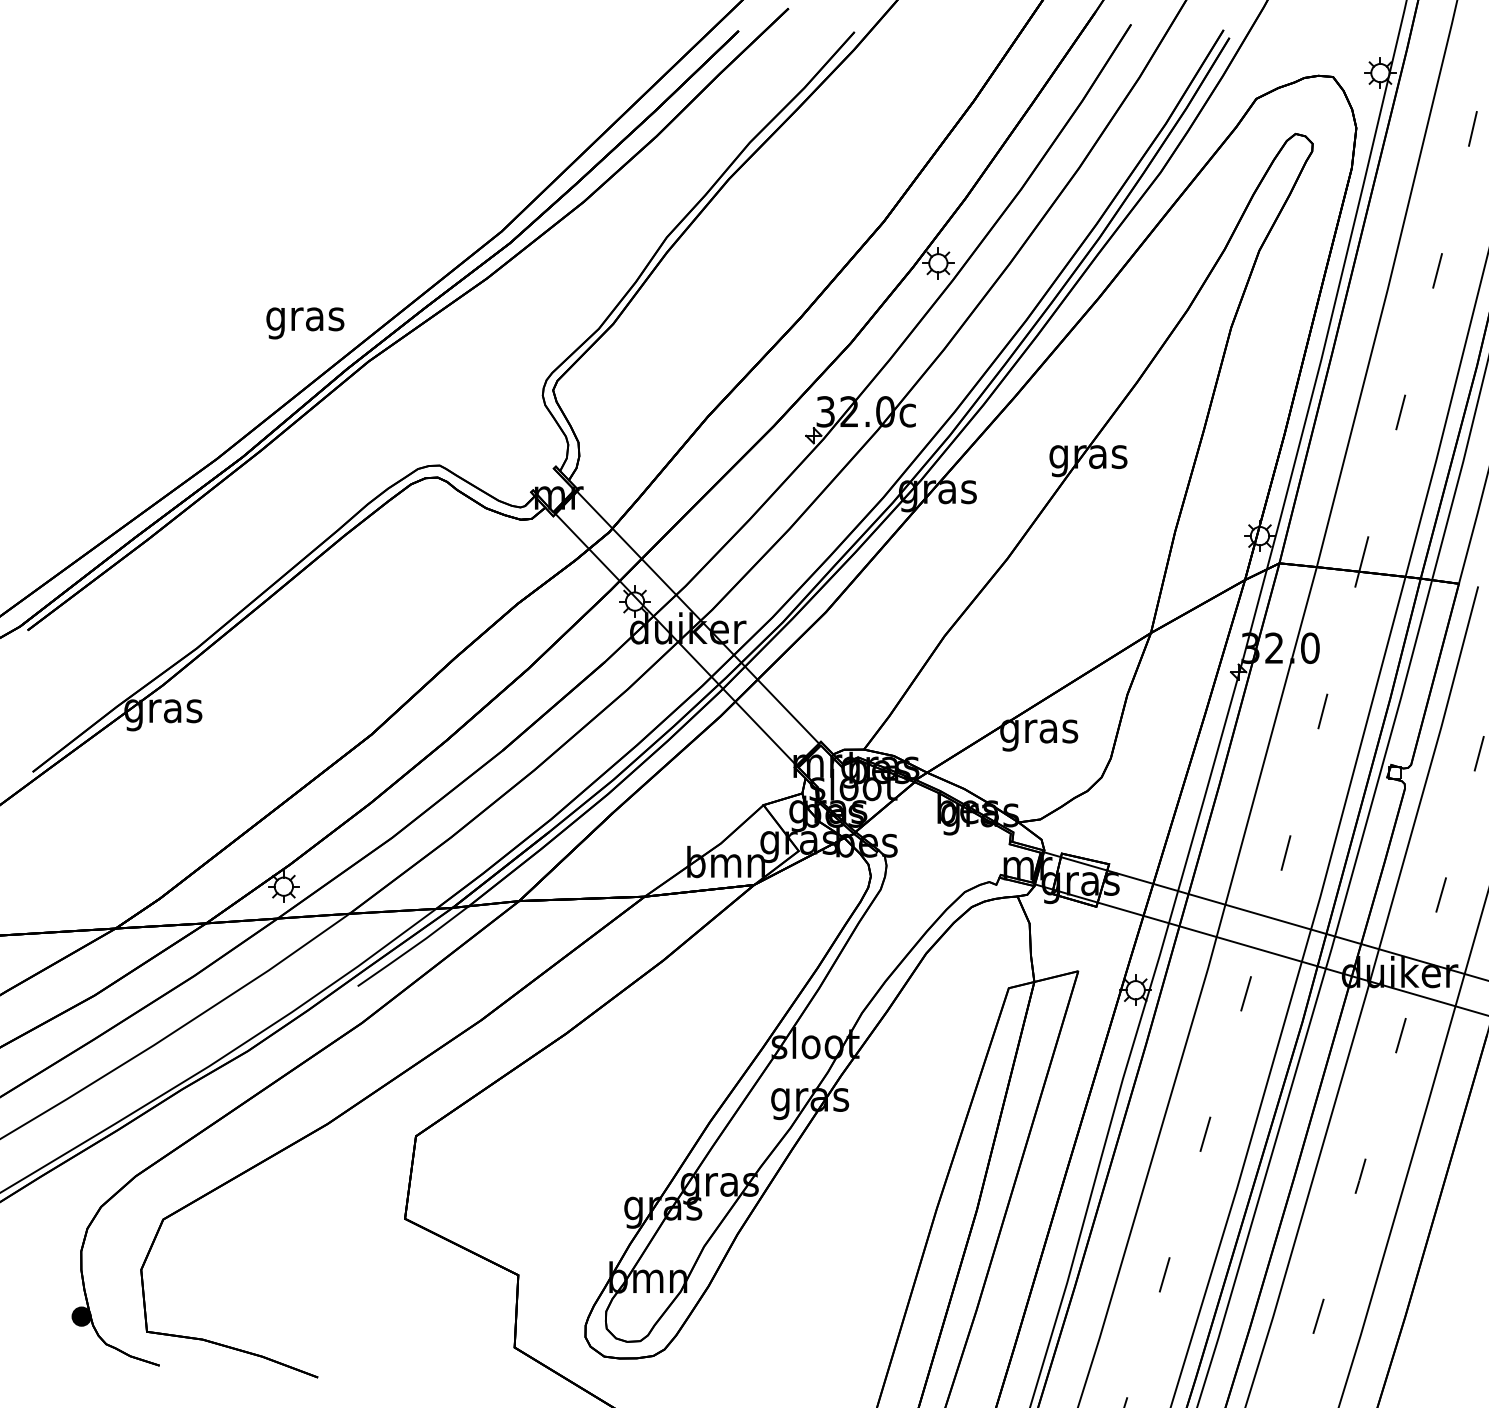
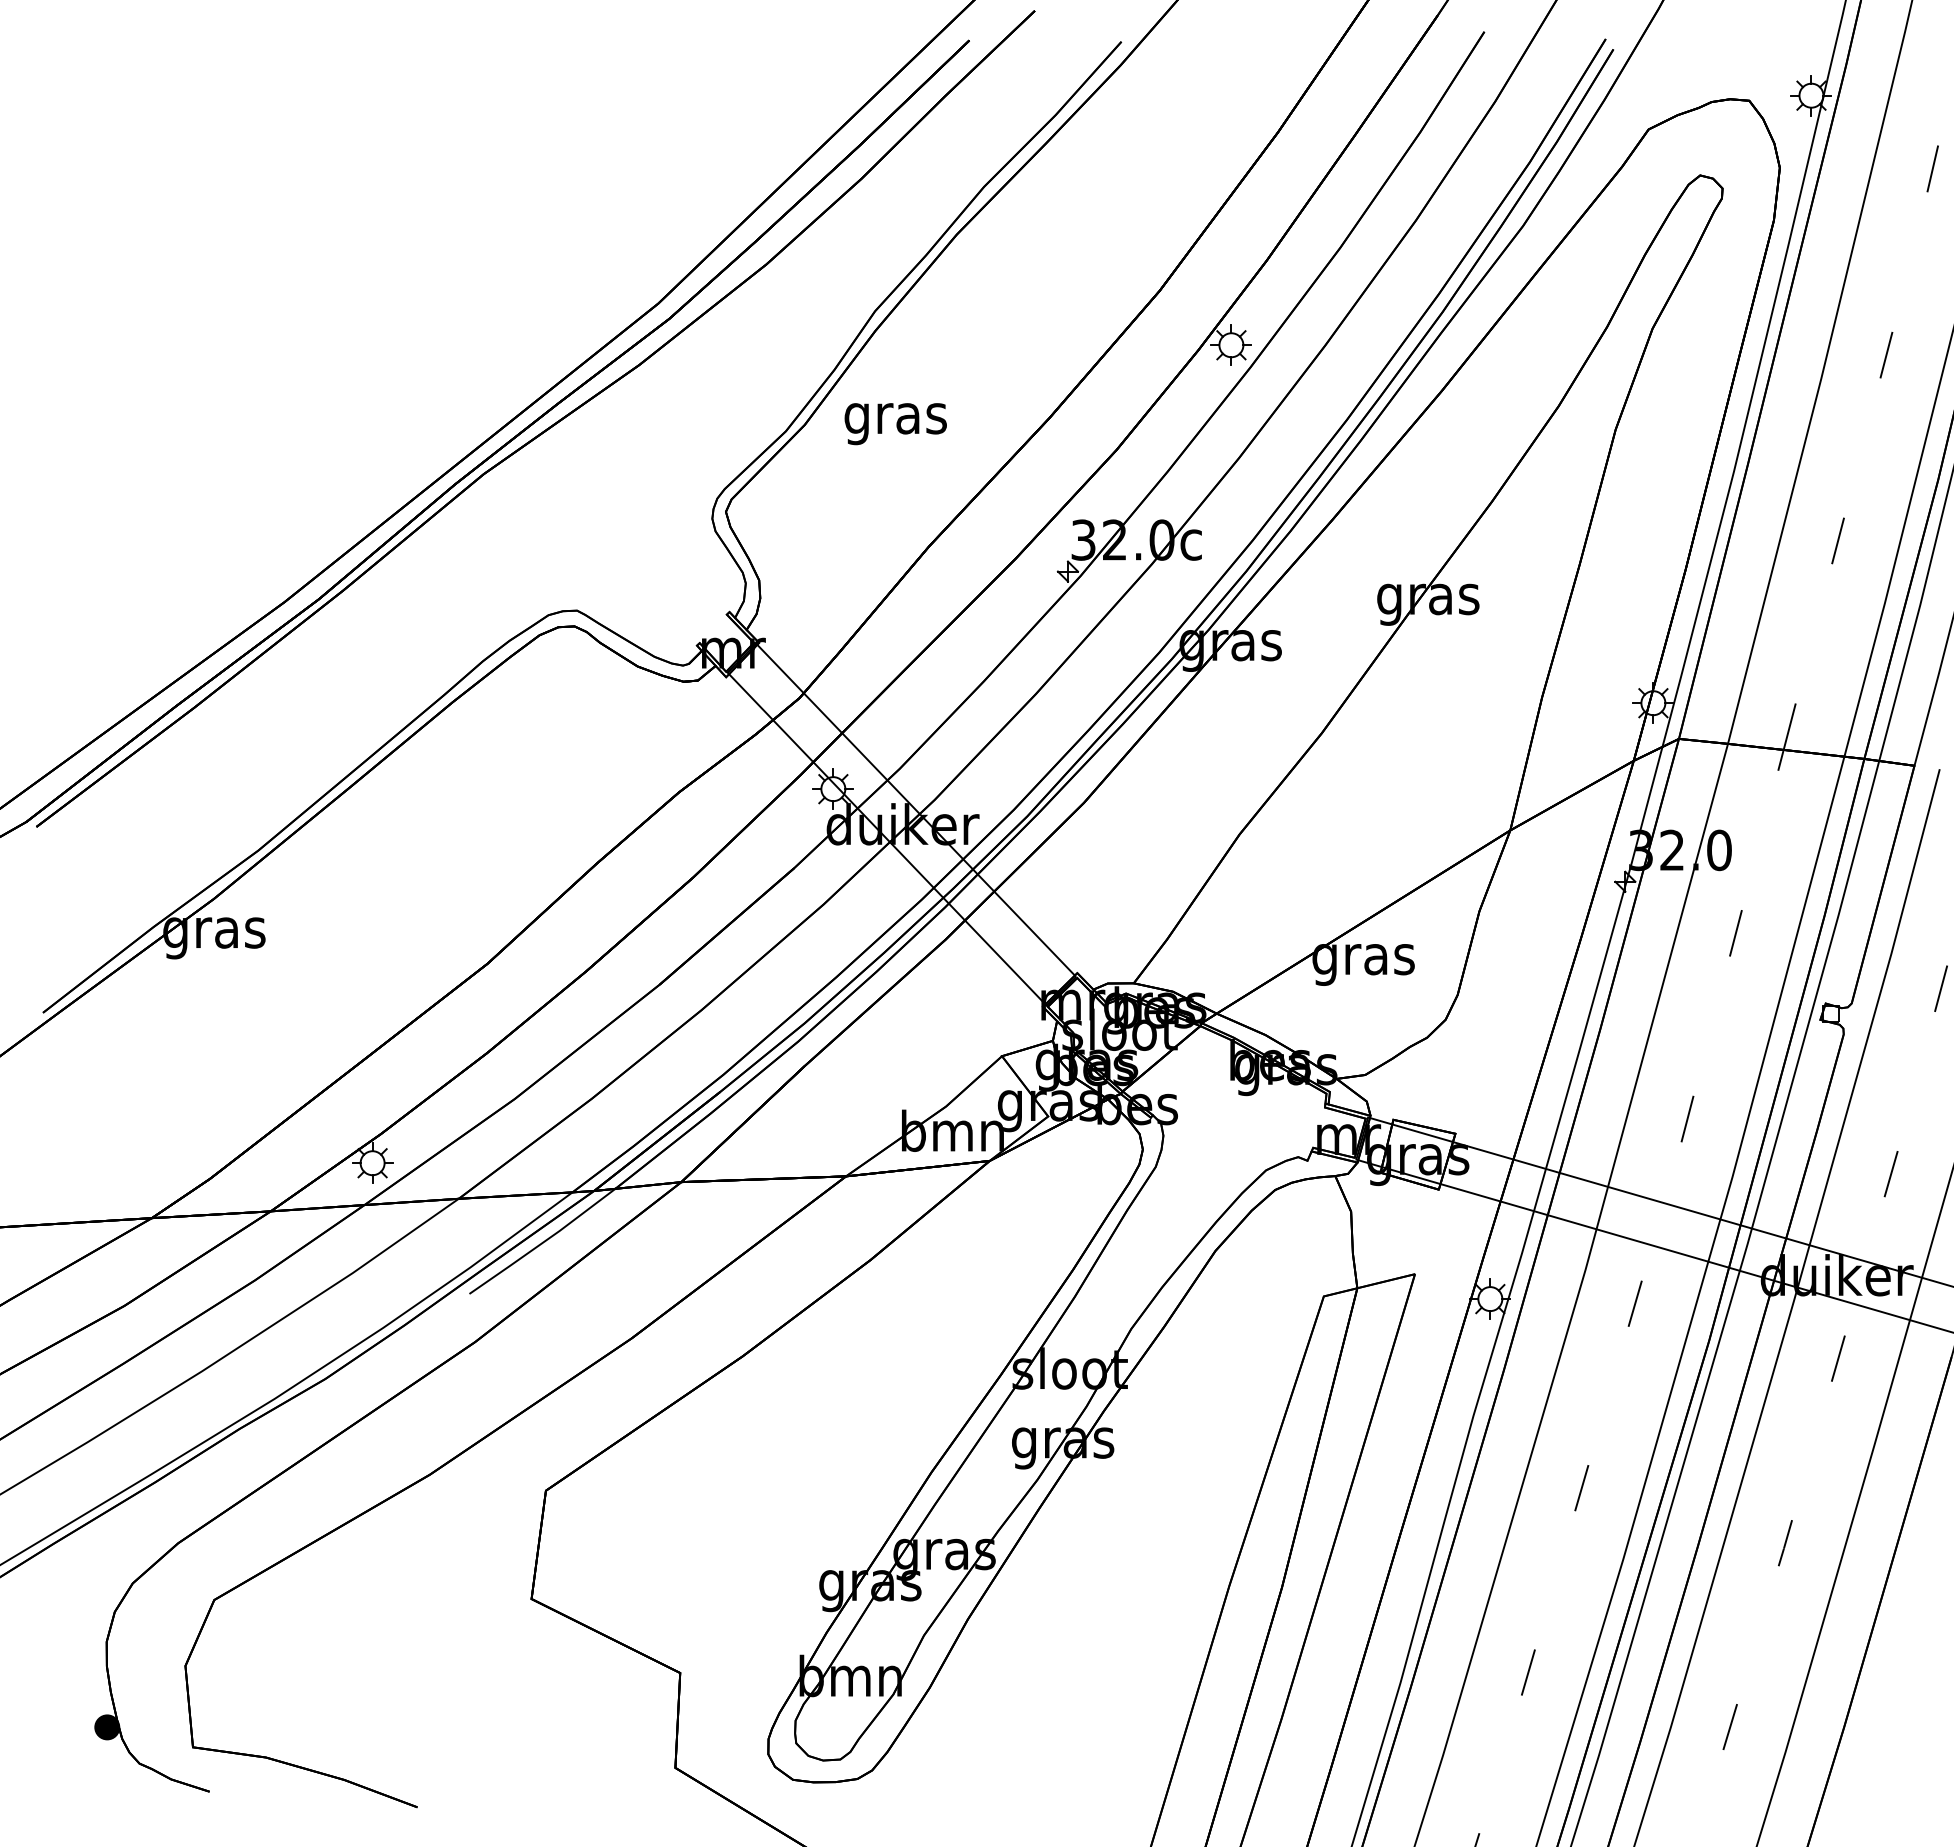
text: (305, 323) -> (895, 424), moved

